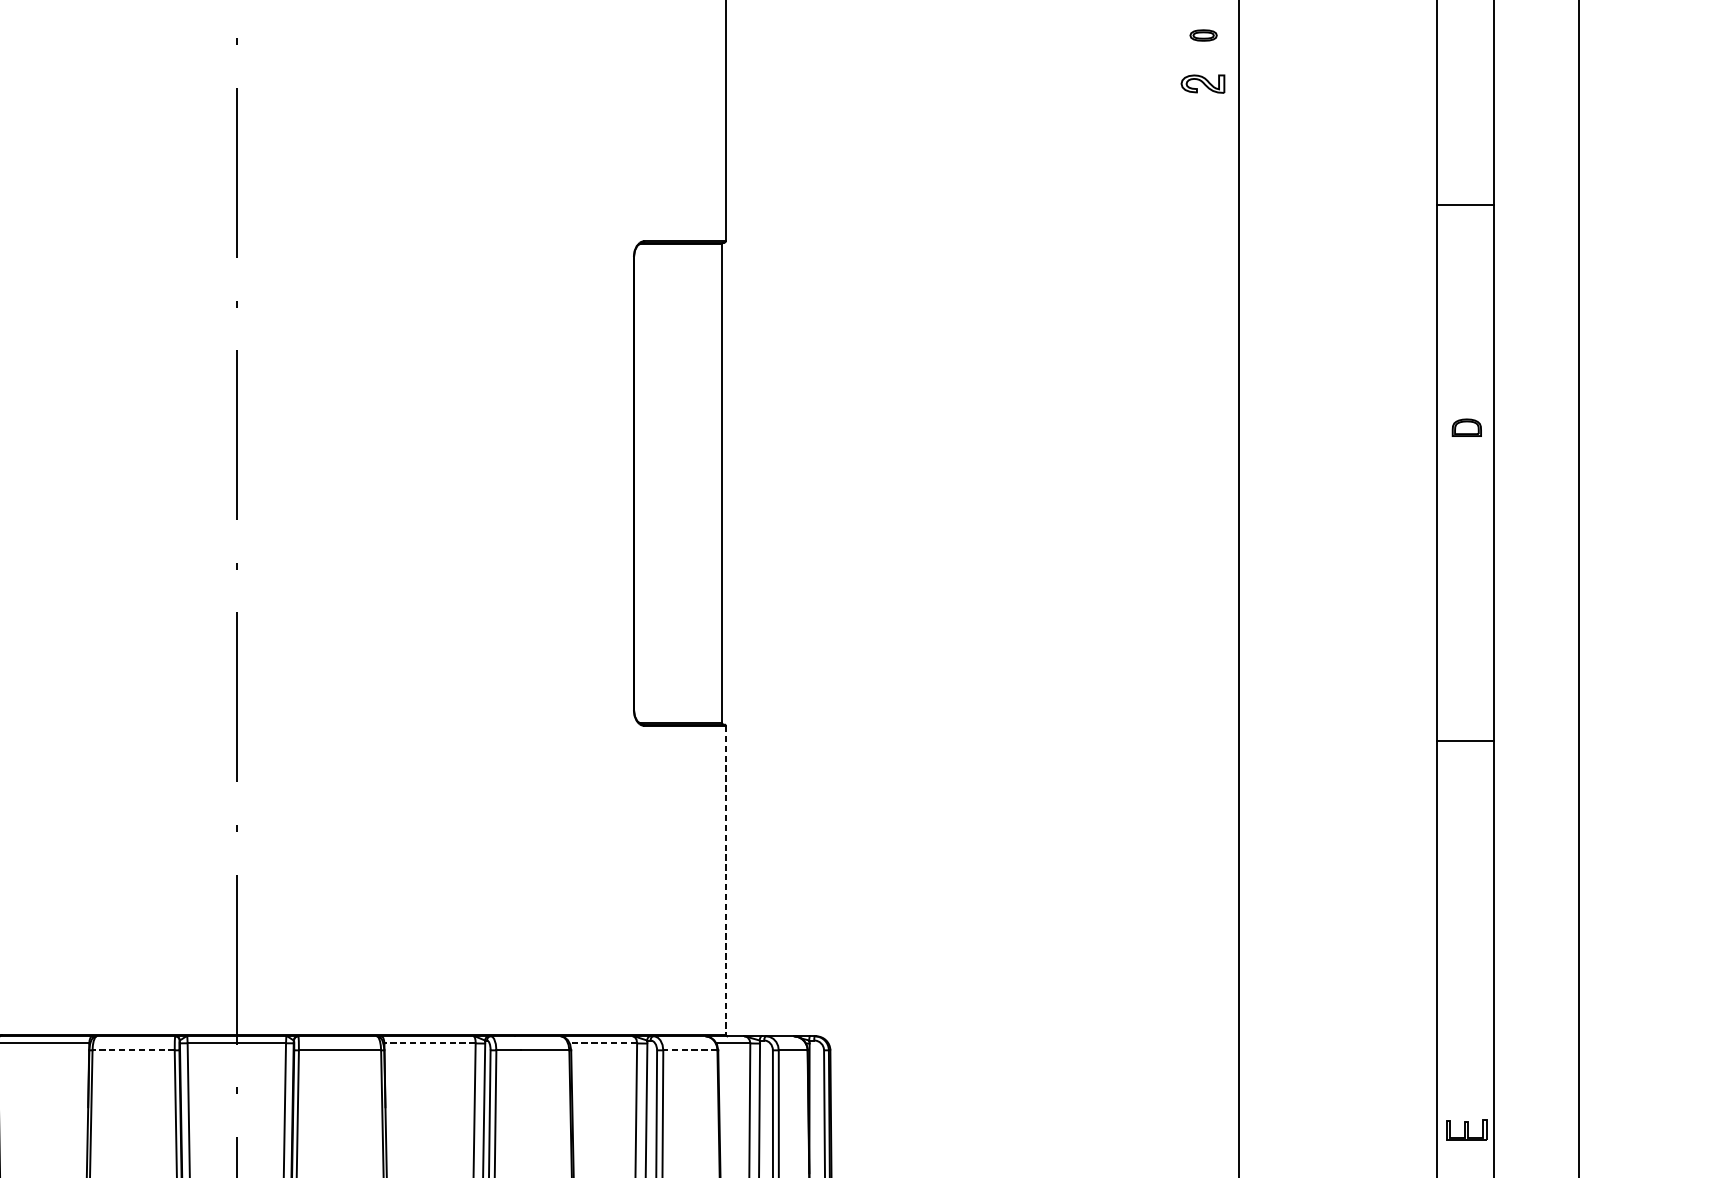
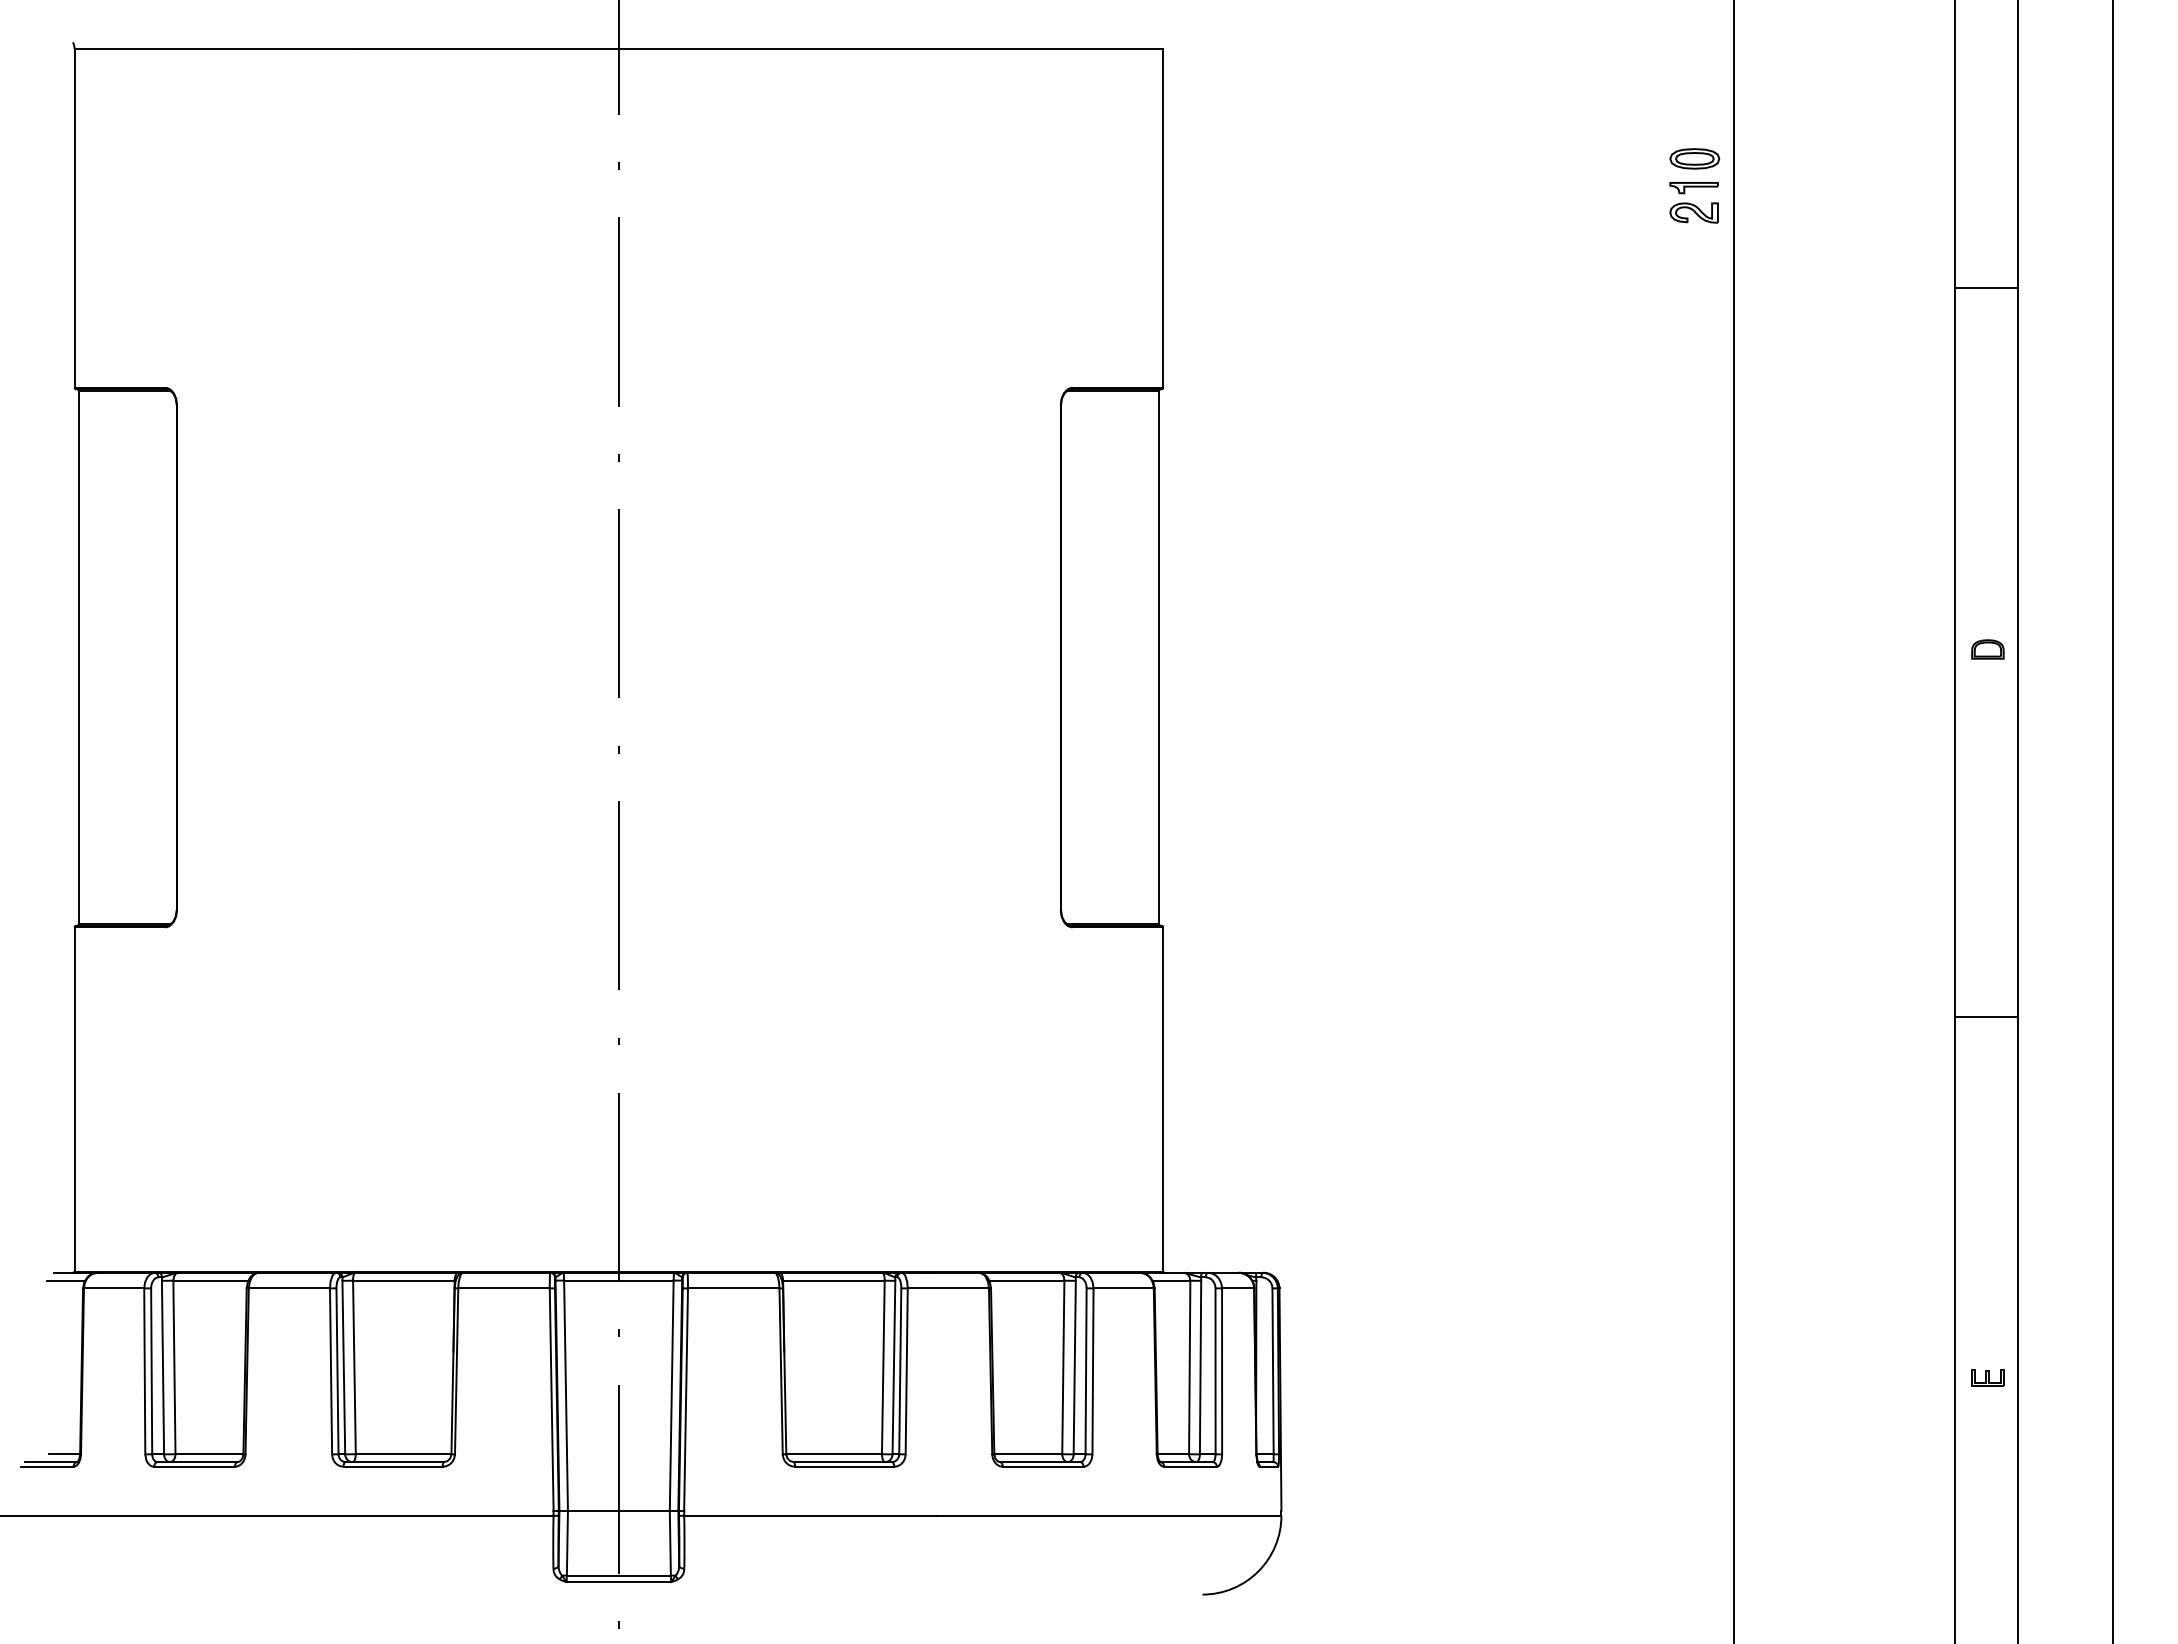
part: (1203, 35) -> (1694, 158), size x1.67
part: (1202, 62) -> (1693, 188), added
line: (1465, 204) -> (1986, 288), moved
part: (1466, 427) -> (1987, 649), moved
line: (1465, 740) -> (1986, 1016), moved
line: (726, 881) -> (1163, 1100), dashed -> solid
line: (429, 1043) -> (833, 1280), dashed -> solid
line: (603, 1043) -> (1026, 1280), dashed -> solid
line: (134, 1050) -> (504, 1288), dashed -> solid
line: (690, 1050) -> (1123, 1288), dashed -> solid
part: (1466, 1130) -> (1987, 1377), size x0.71

